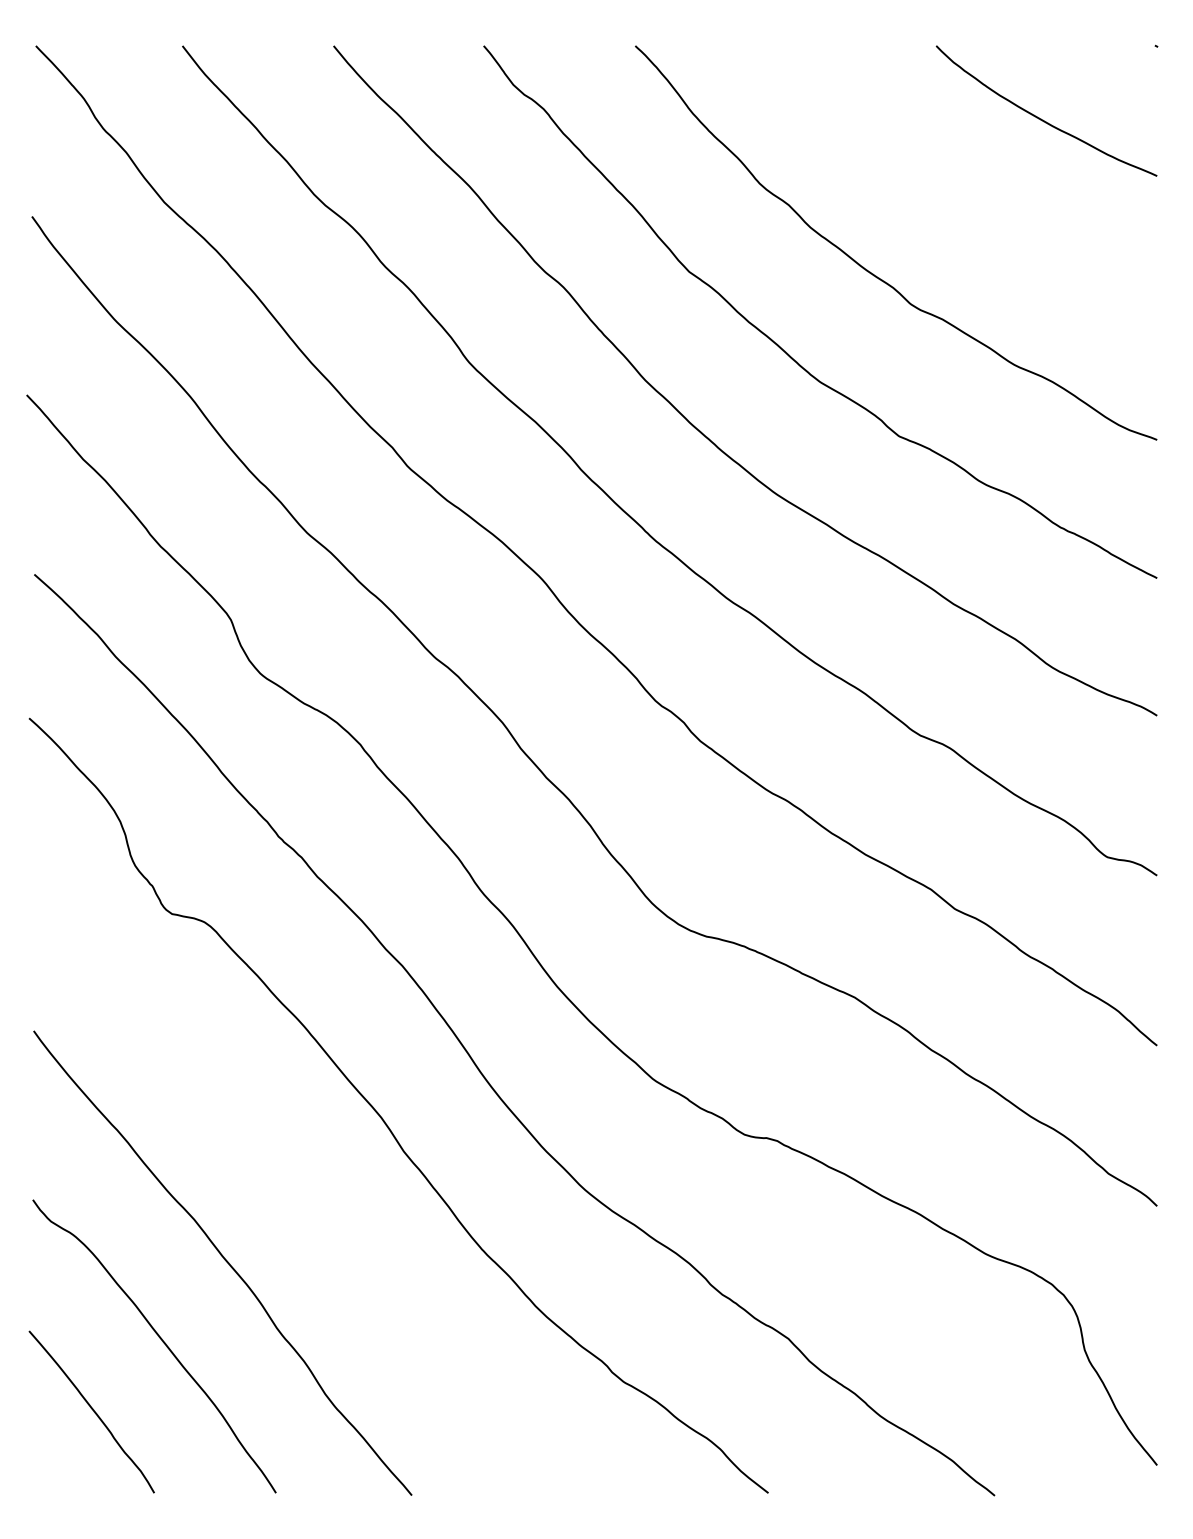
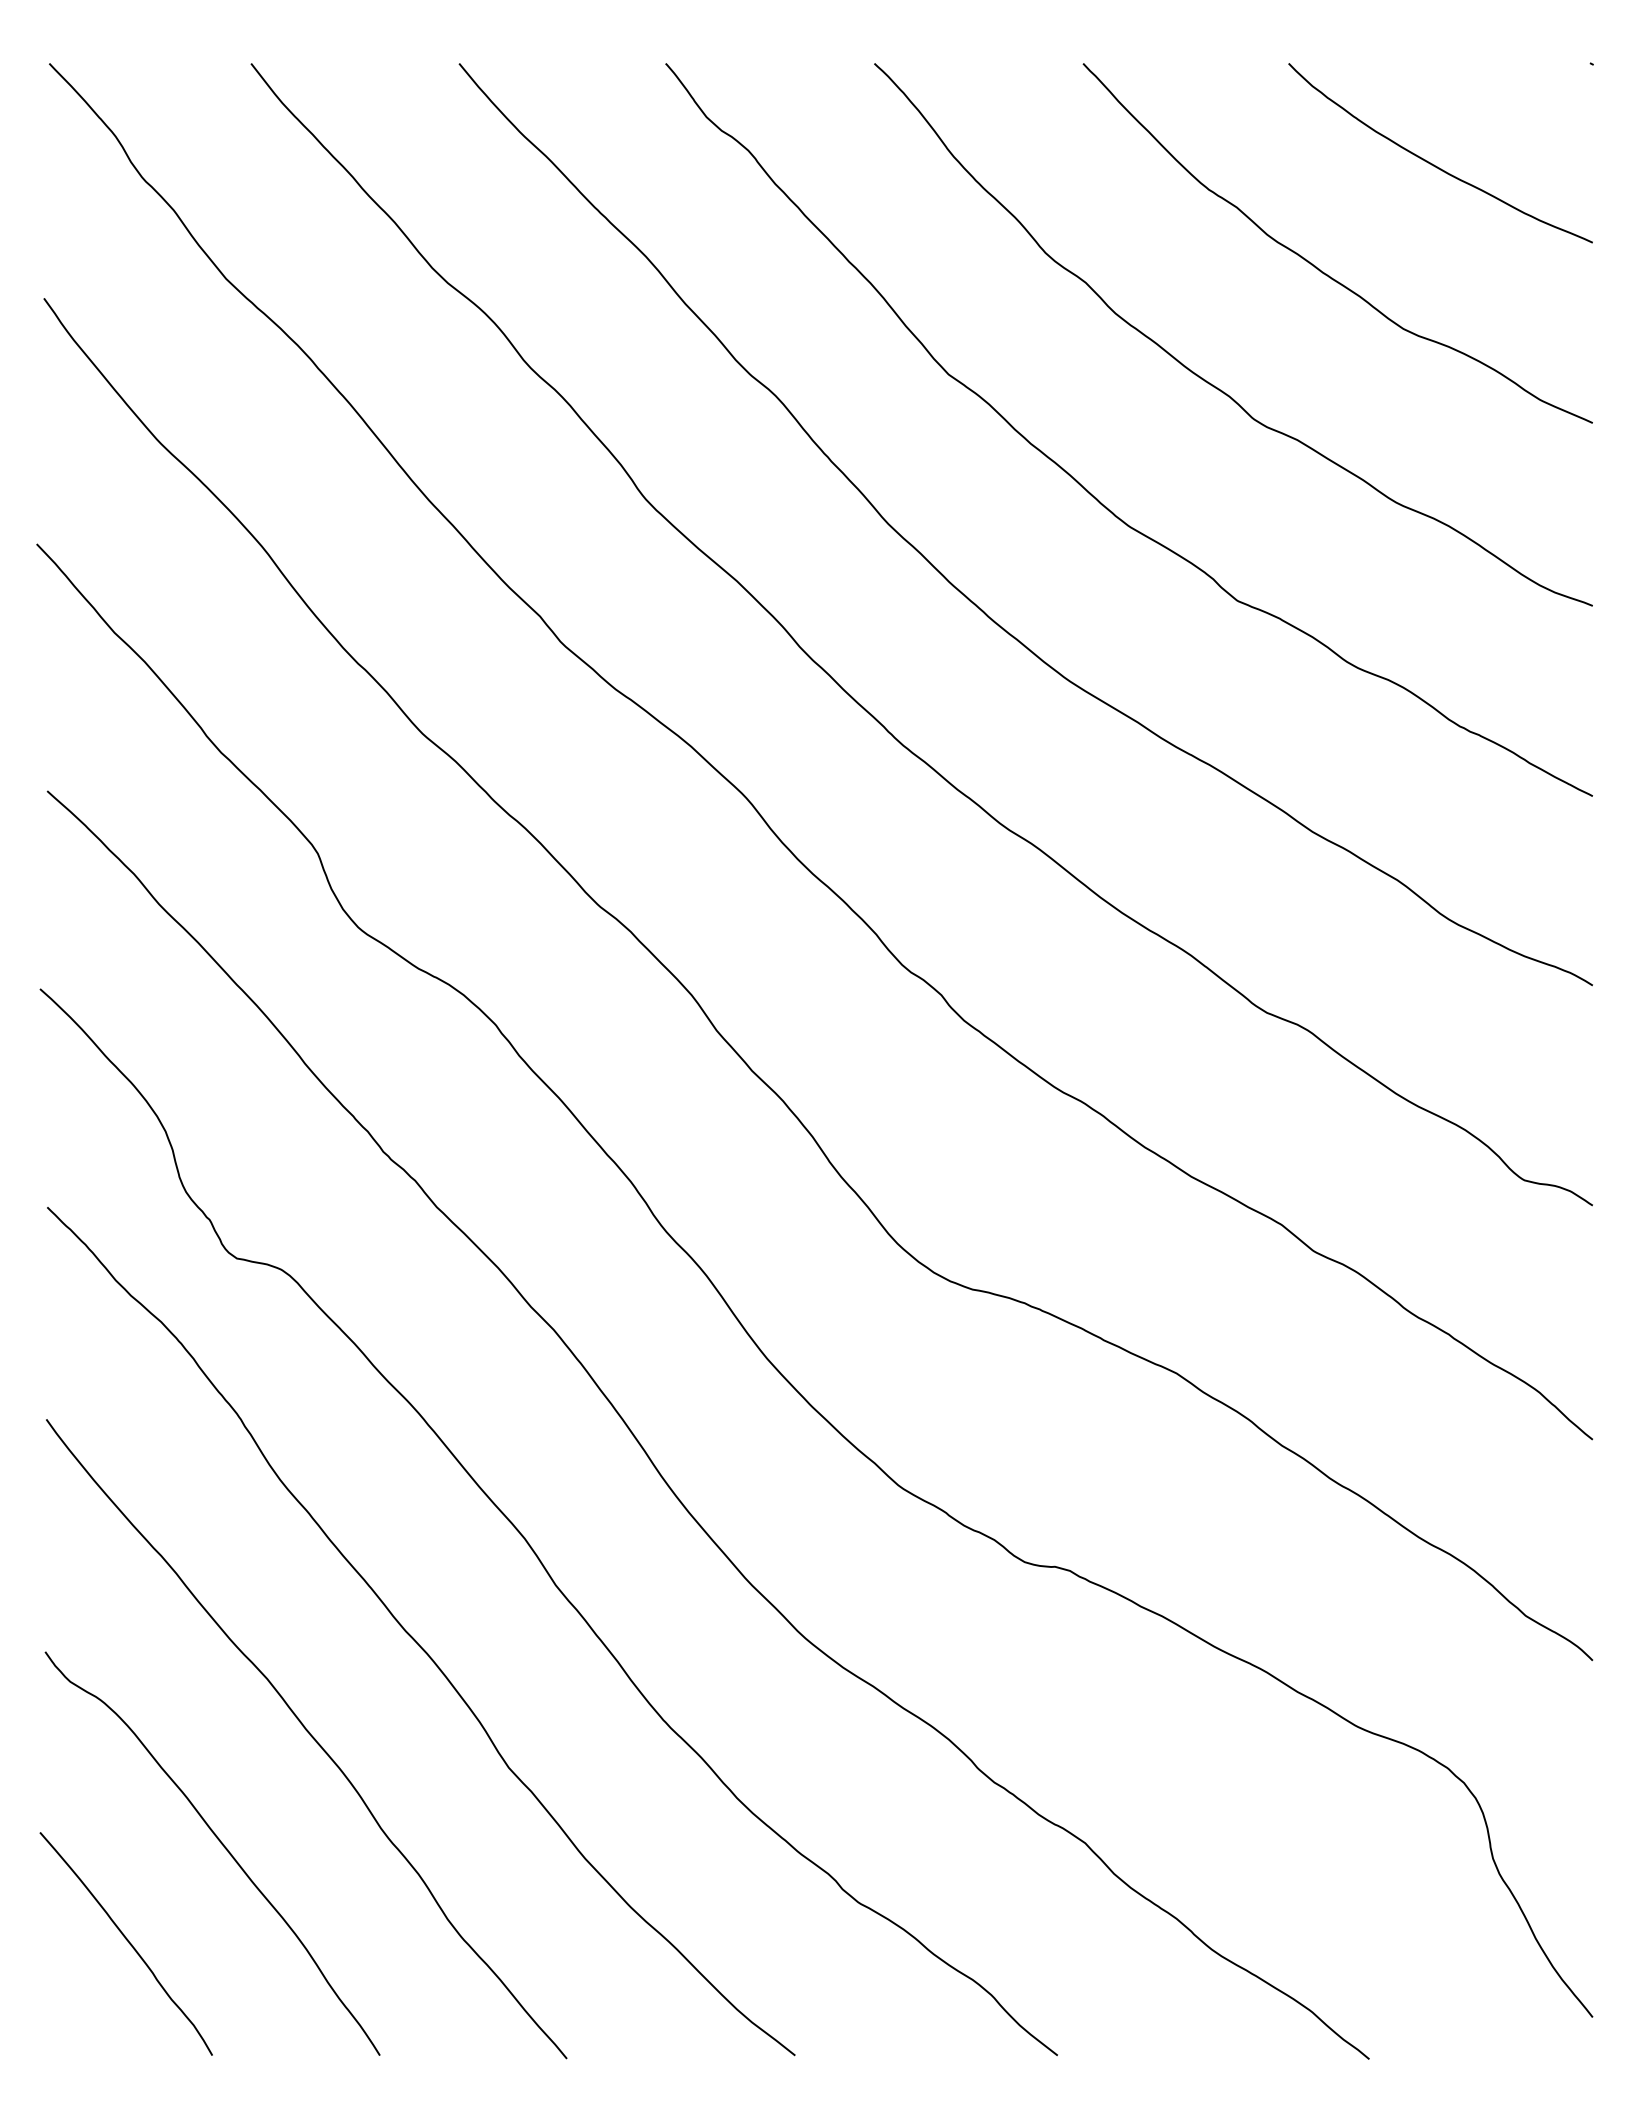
curve: (958, 194) -> (1319, 268), added
curve: (301, 1190) -> (414, 1638), added

